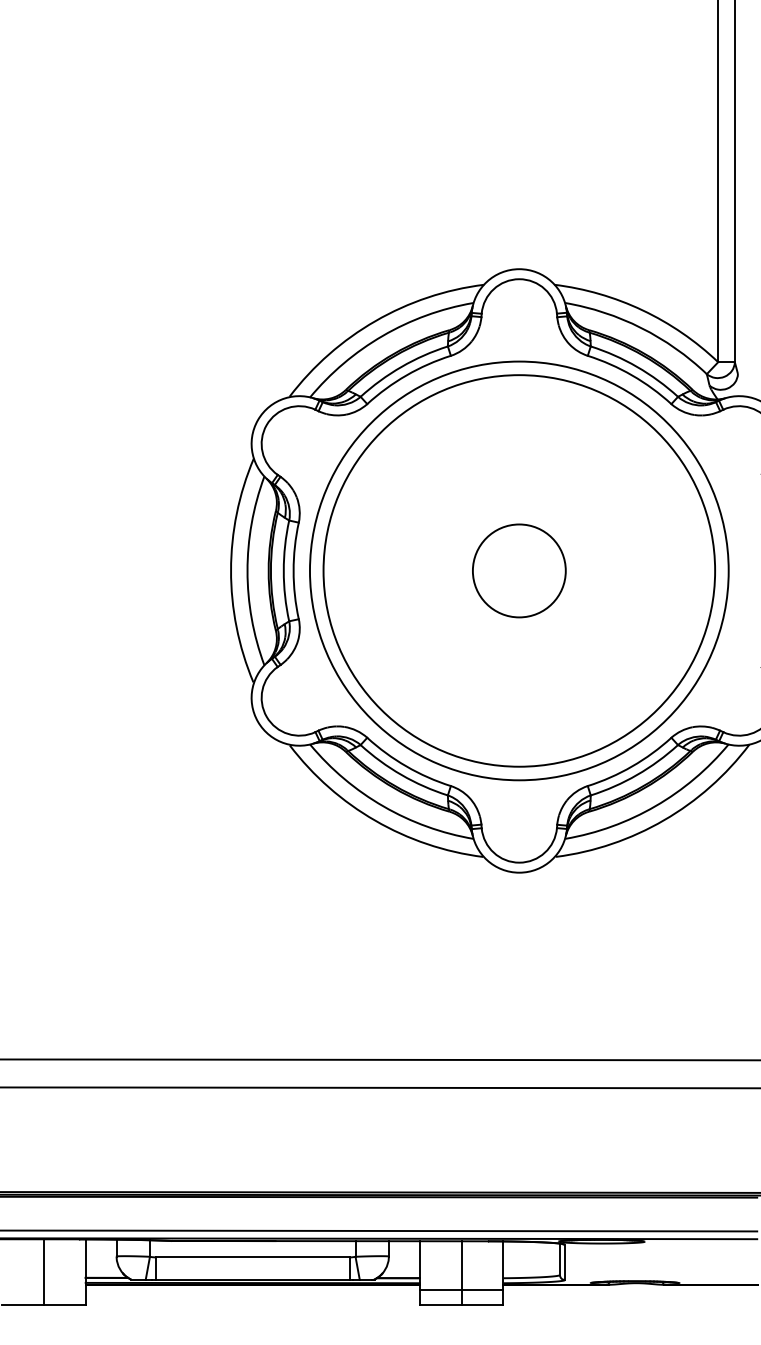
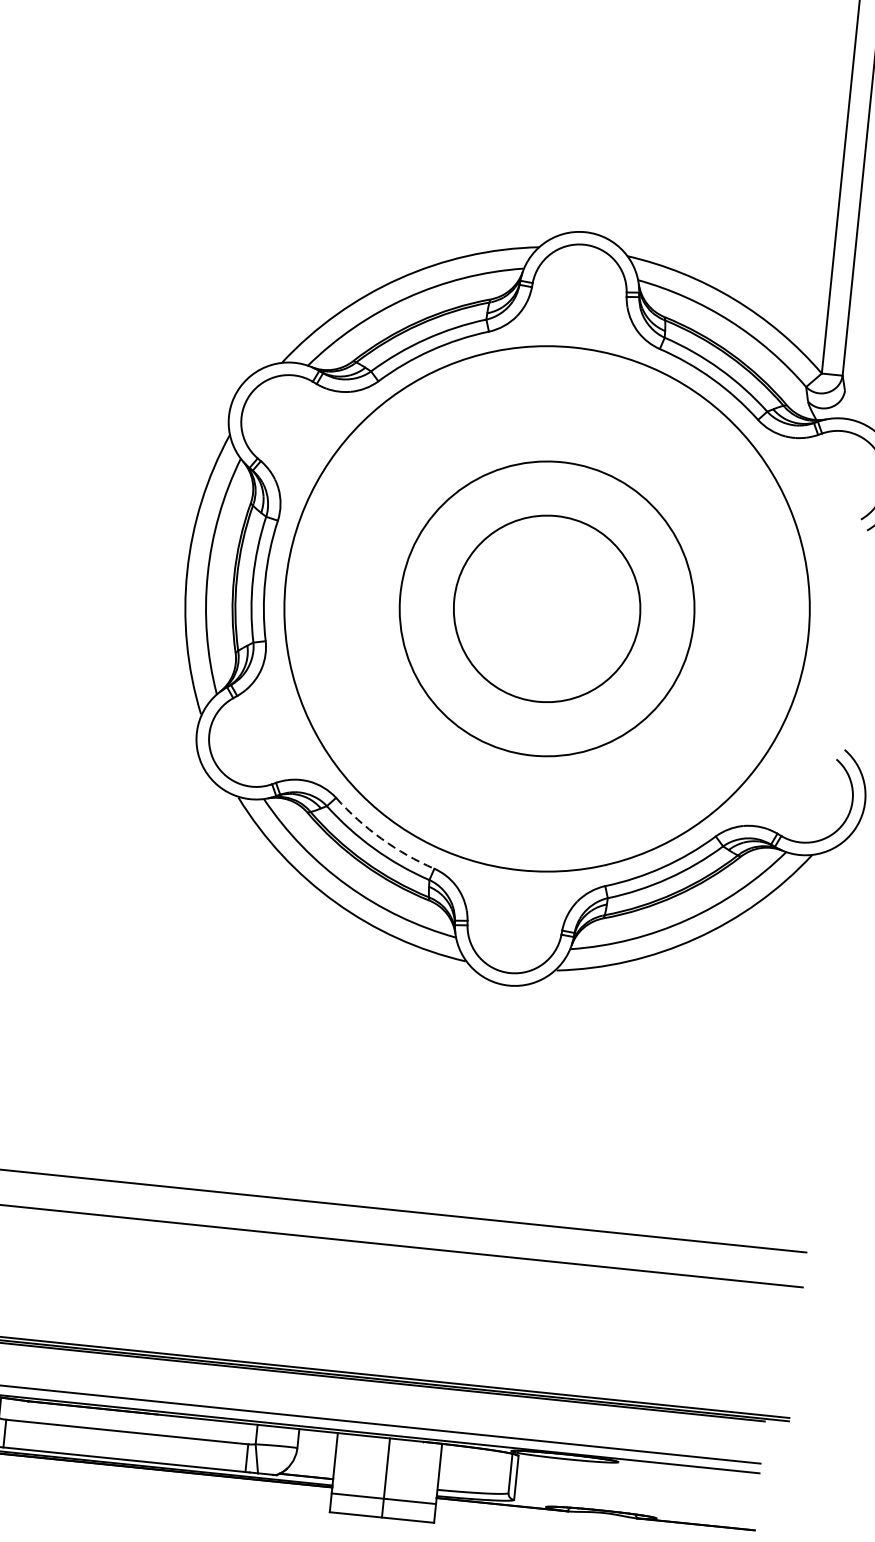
circle: (518, 570) -> (546, 608), size x1.6
circle: (519, 570) -> (547, 608), size x0.6
arc: (406, 766) -> (381, 838), solid -> dashed

